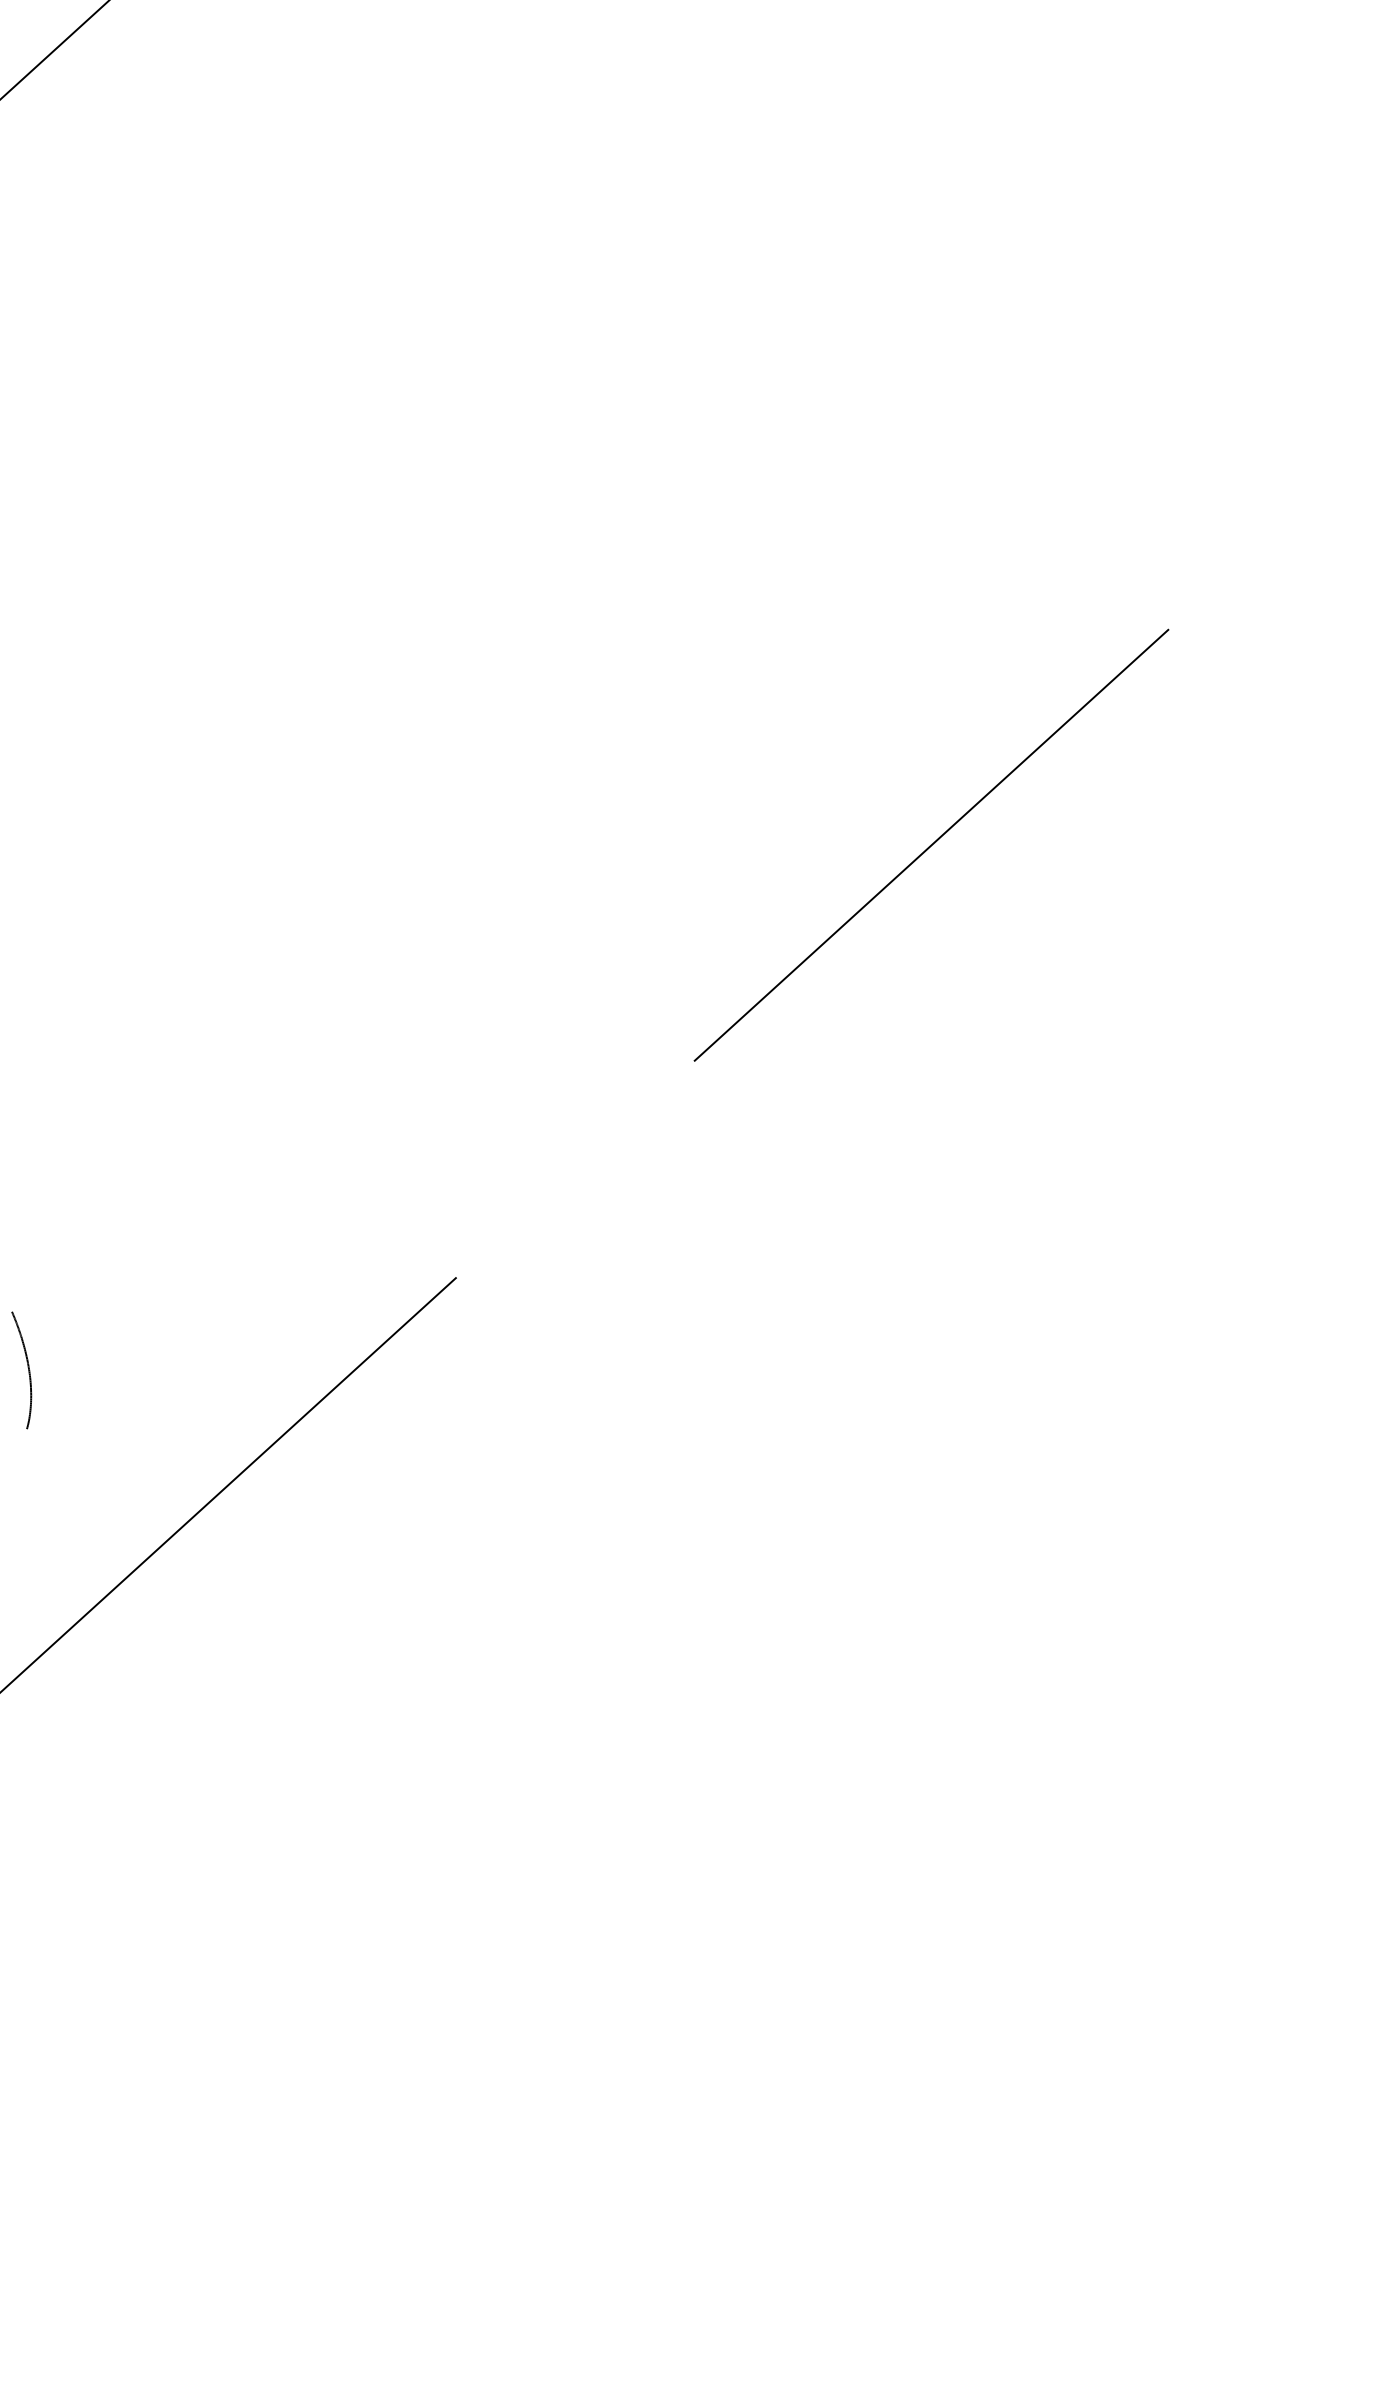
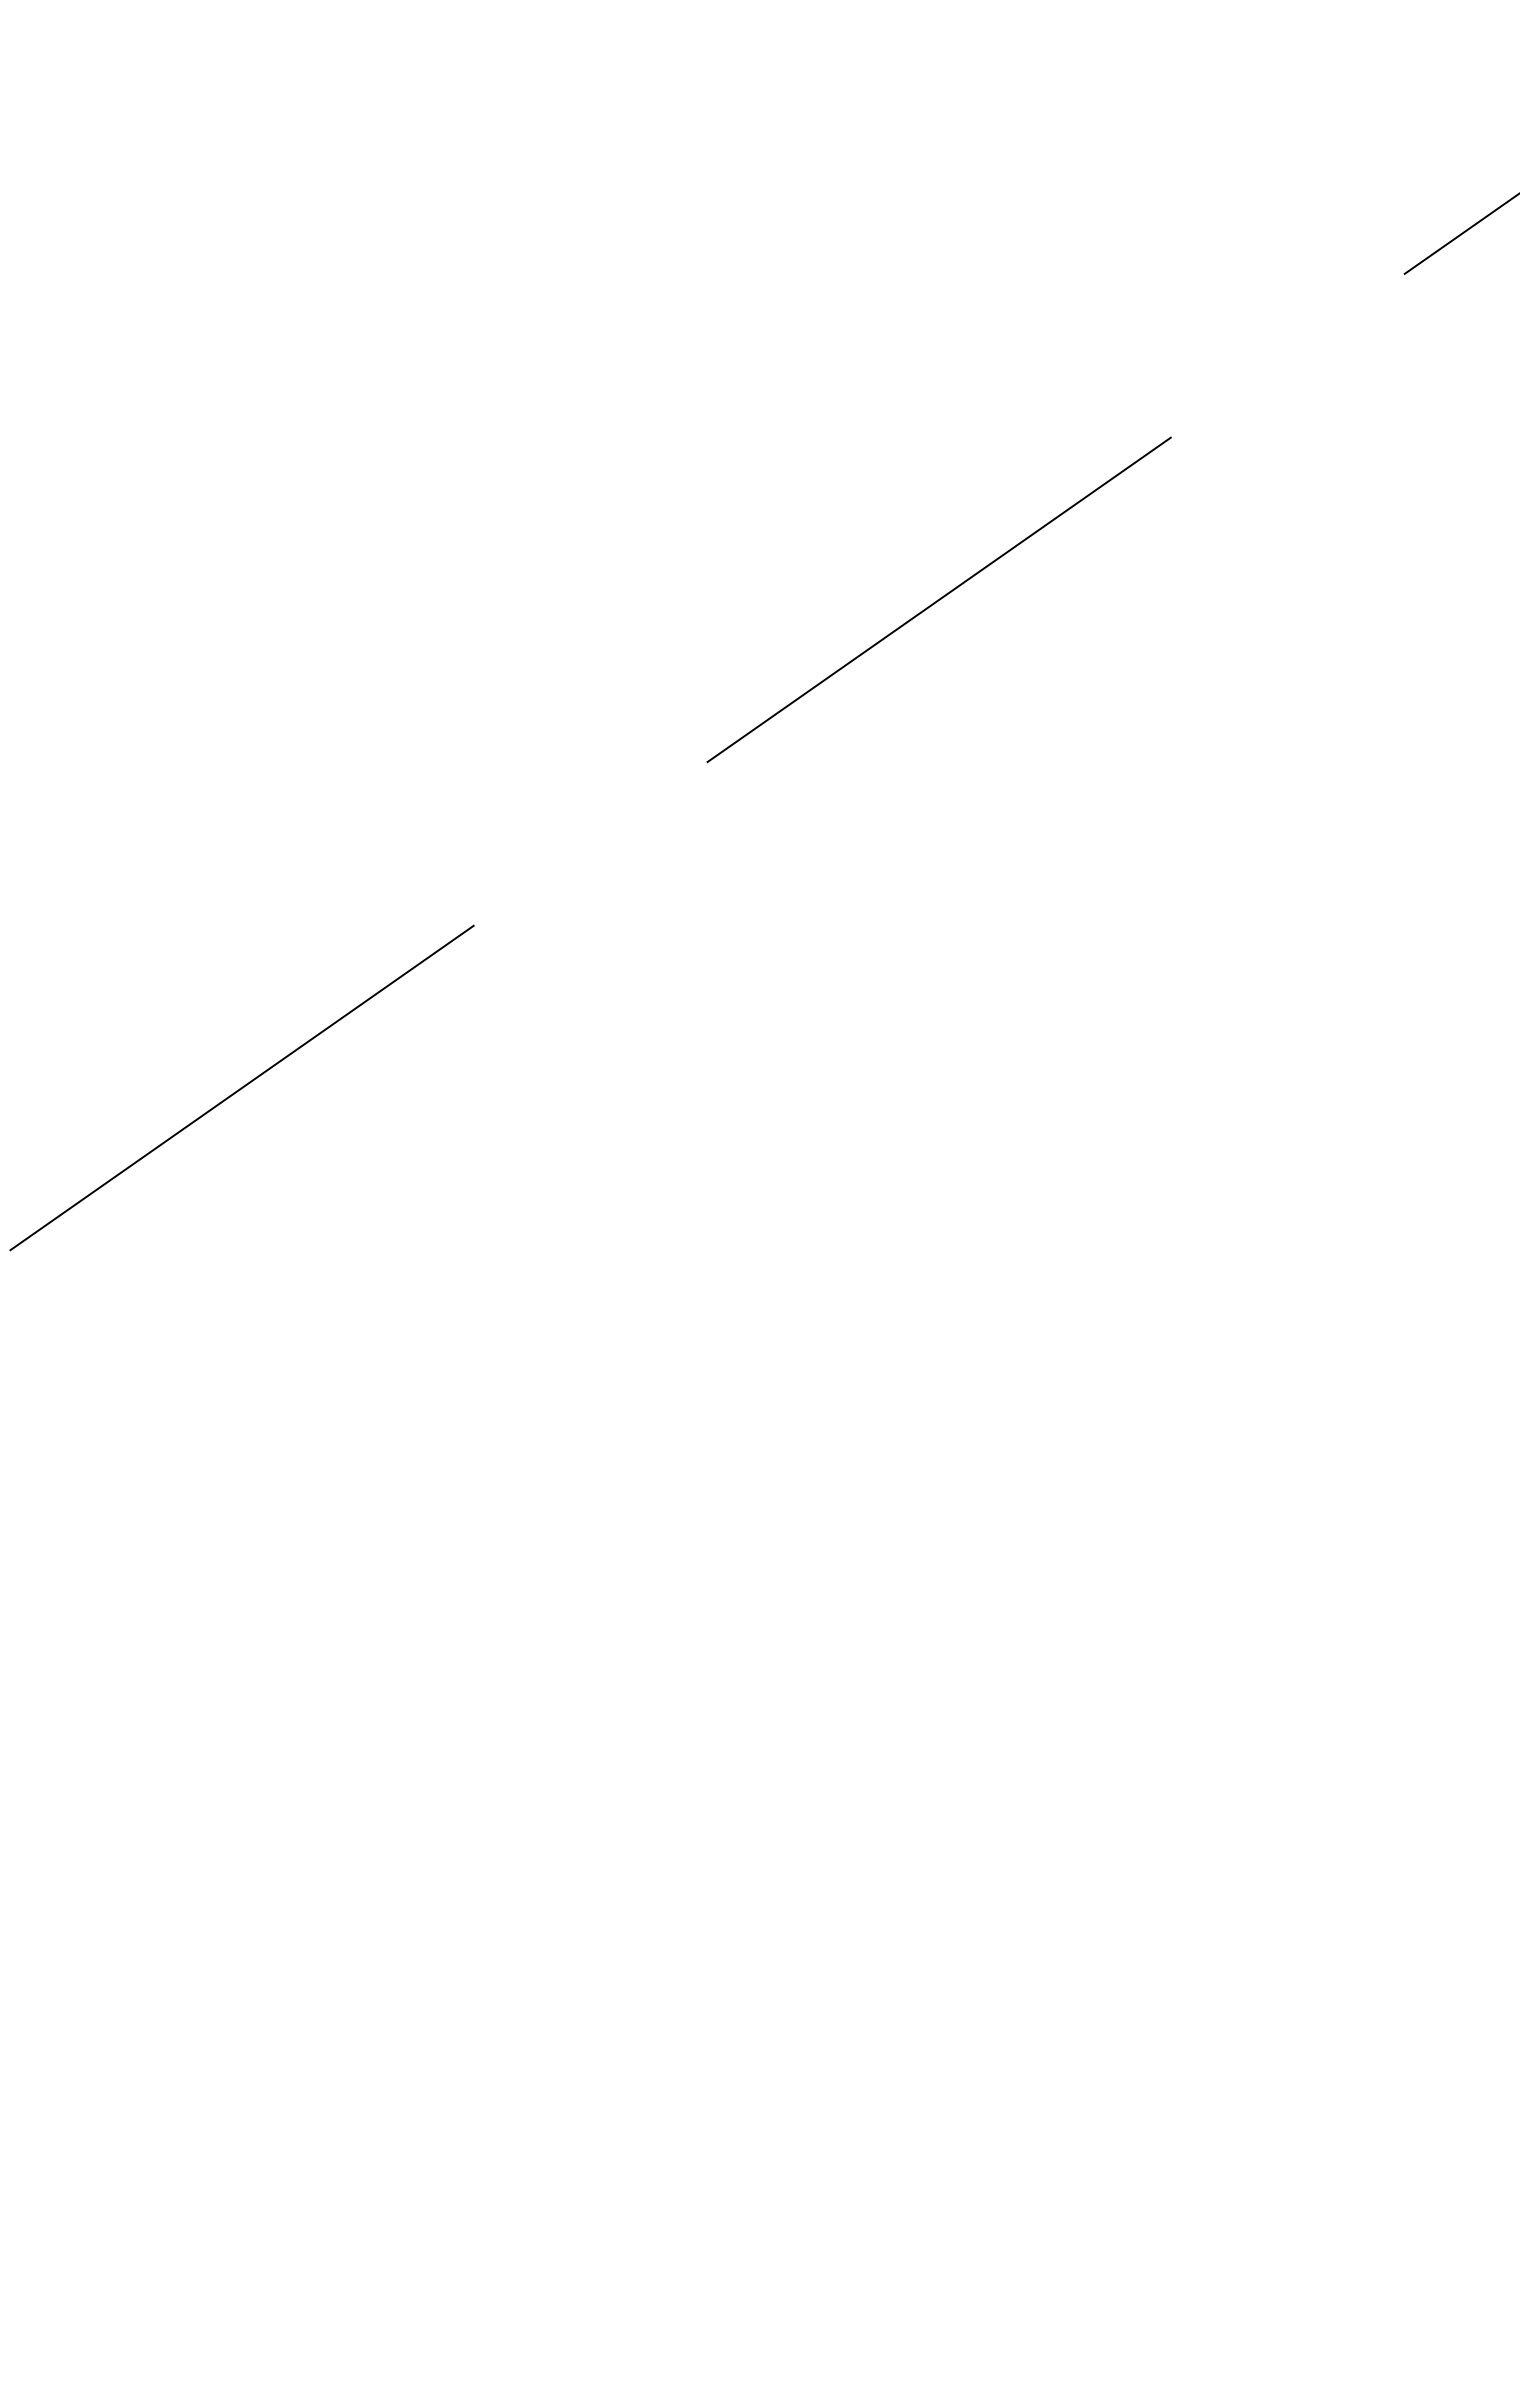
curve: (28, 1369) -> (88, 957), removed

